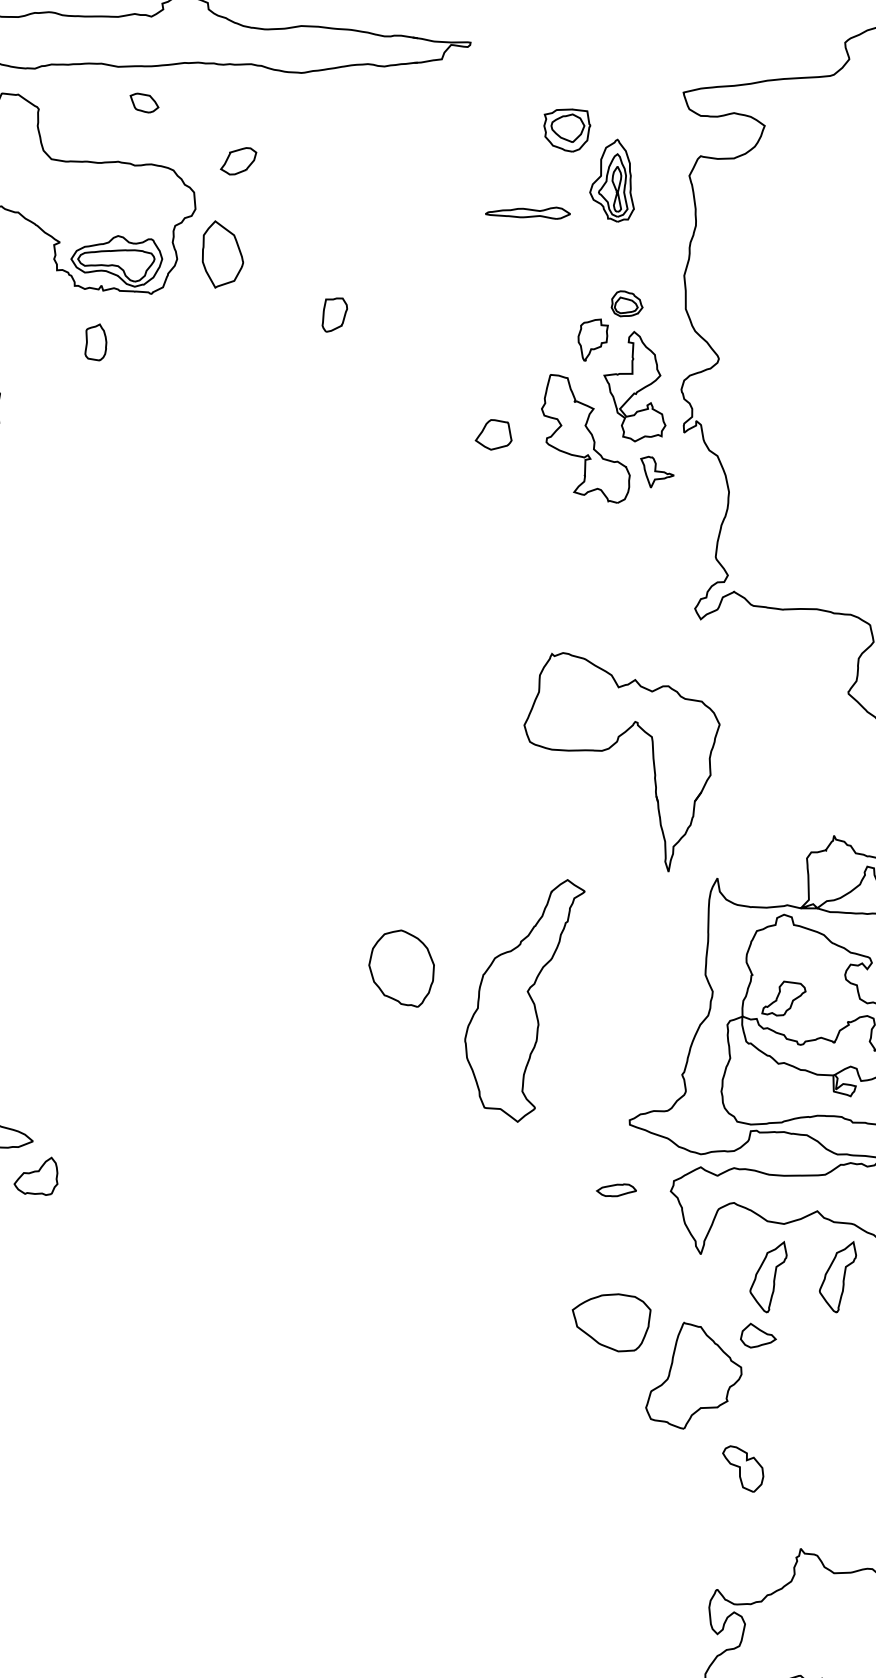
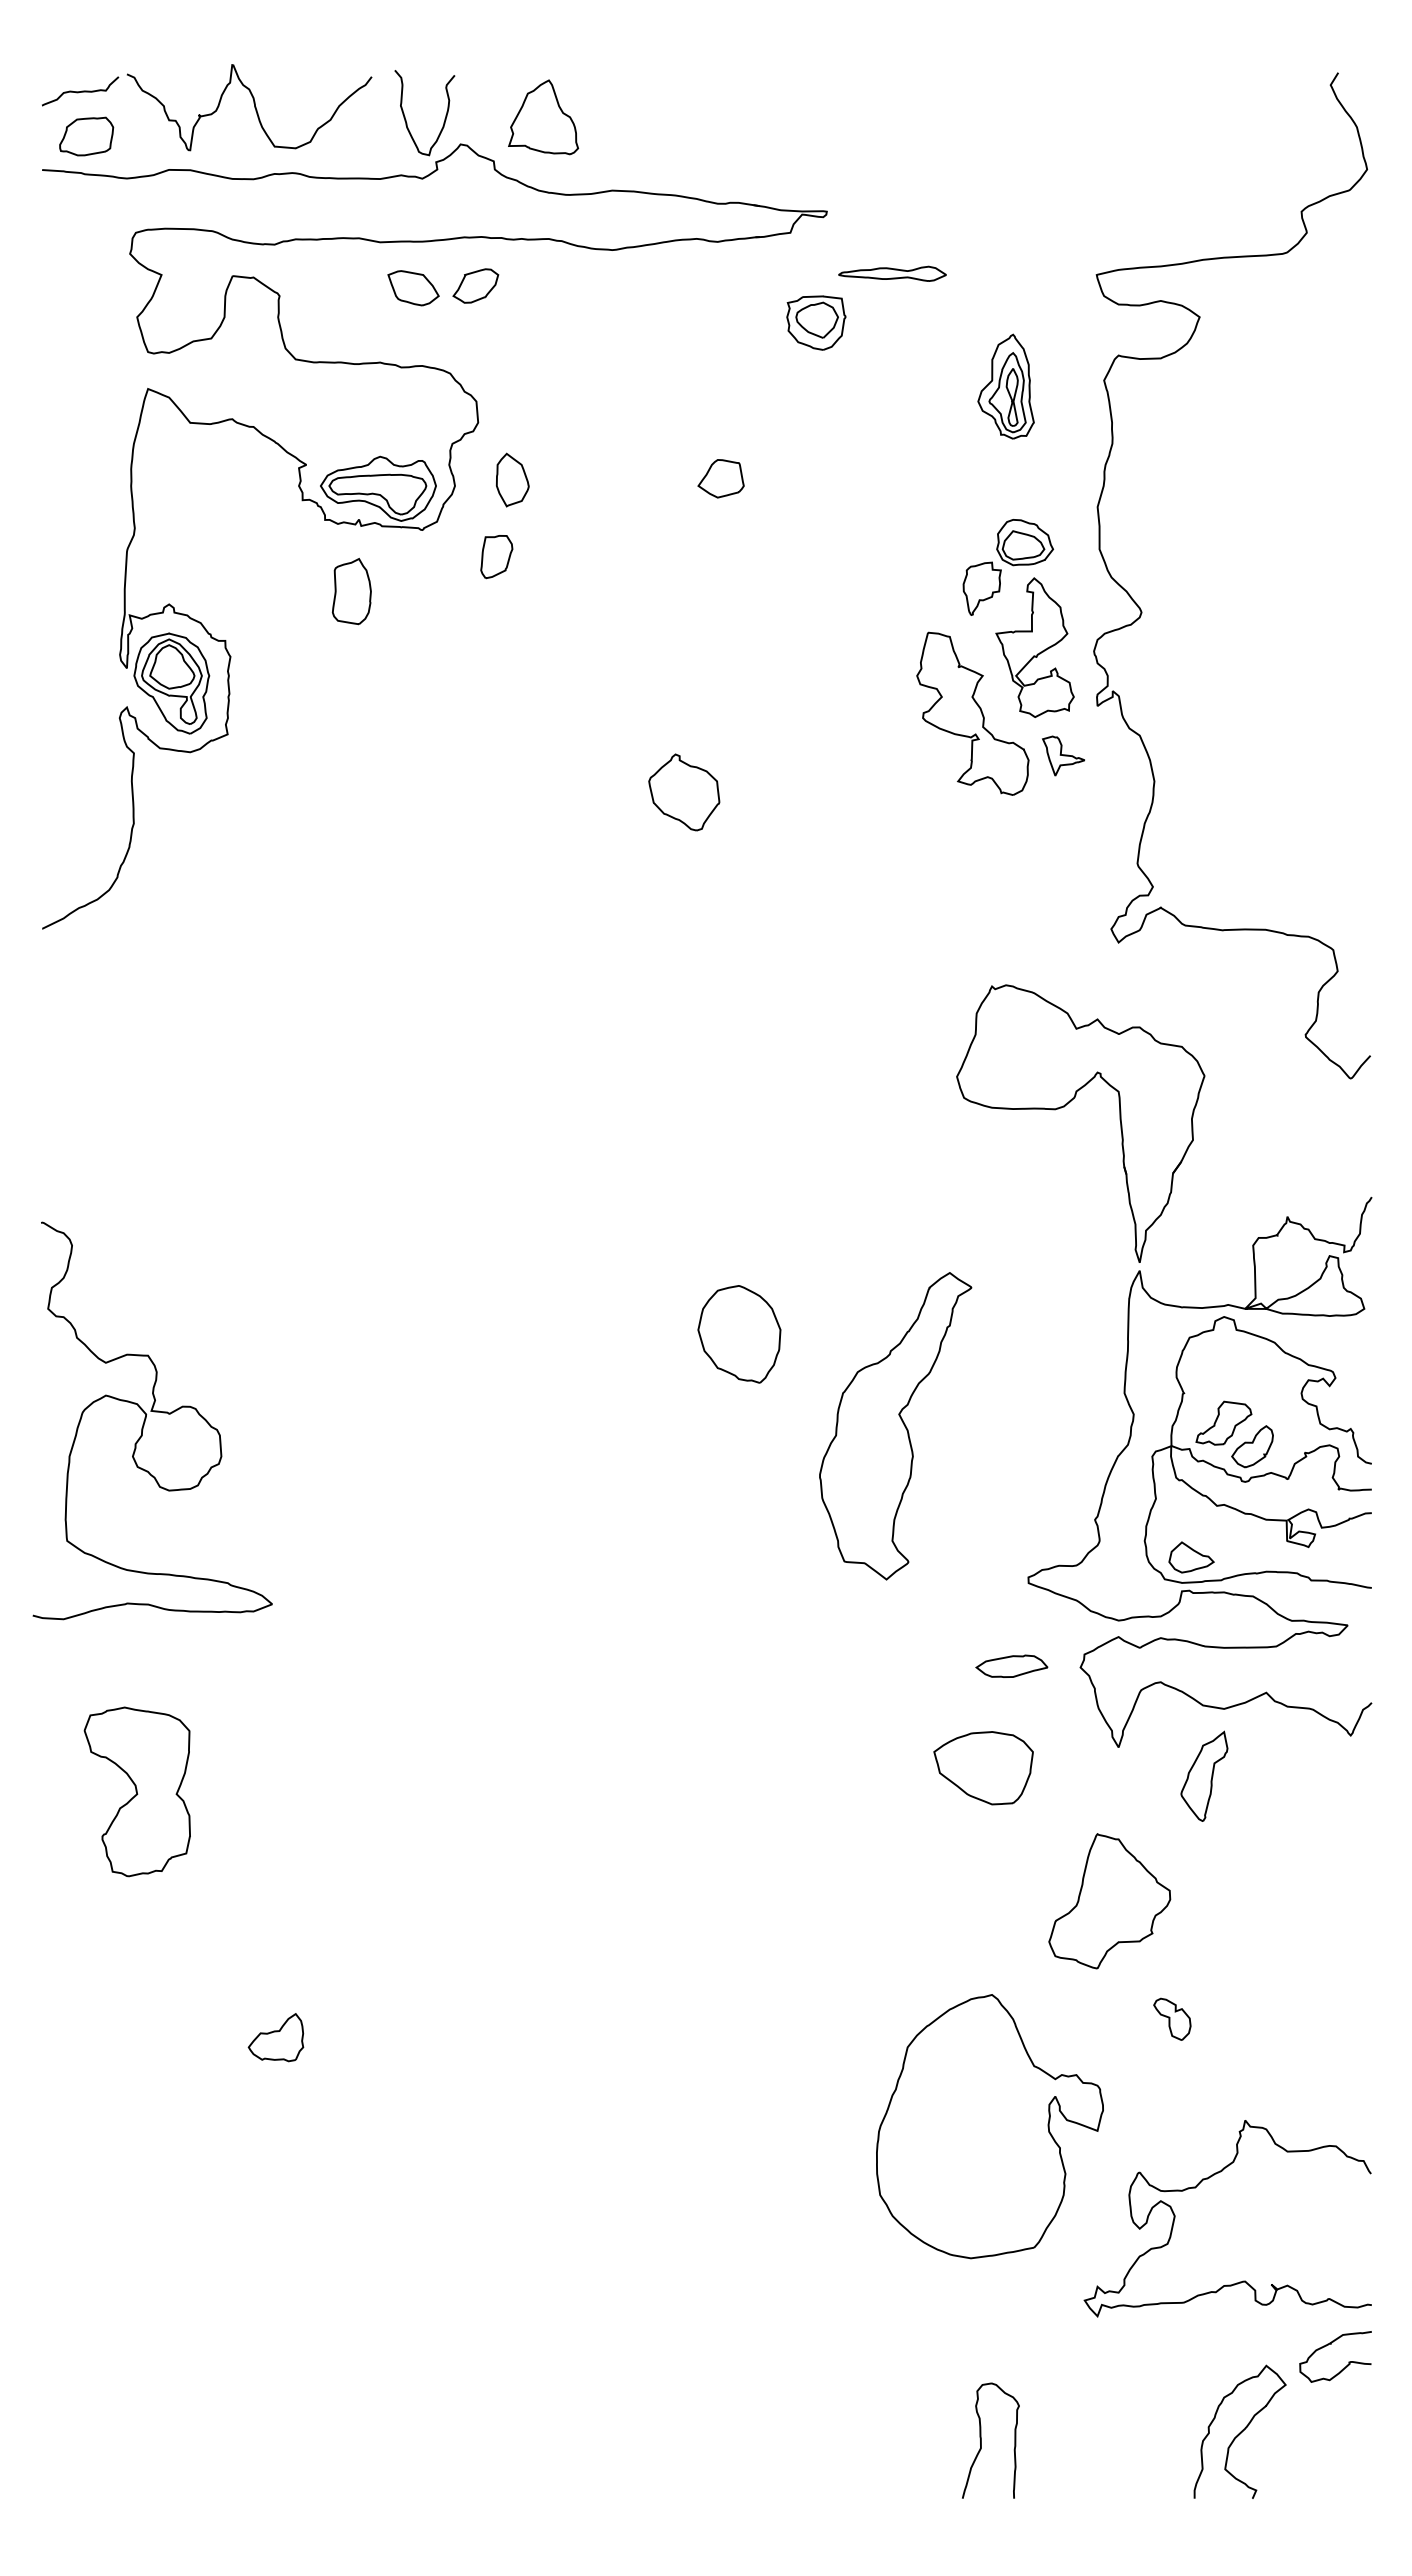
part: (144, 103) -> (413, 288), size x1.43
part: (567, 130) -> (816, 322), moved
part: (238, 160) -> (475, 285), moved
part: (527, 212) -> (892, 273), moved
part: (222, 253) -> (512, 479), size x0.62
part: (627, 303) -> (1025, 542), size x1.43
part: (334, 315) -> (496, 557), moved
part: (95, 342) -> (351, 591), size x1.43
part: (493, 434) -> (720, 478), moved
part: (358, 500) -> (684, 792), added
part: (609, 749) -> (1064, 1107), moved
part: (401, 968) -> (739, 1334), moved
part: (806, 1016) -> (1252, 1446), added
part: (35, 1176) -> (275, 2037), moved
part: (616, 1189) -> (1011, 1665), size x1.43
part: (838, 1276) -> (1292, 1775), removed
part: (611, 1323) -> (983, 1768), moved
part: (758, 1335) -> (1191, 1557), moved
part: (743, 1468) -> (1172, 2018), size x0.71
part: (598, 1553) -> (989, 2126), added

